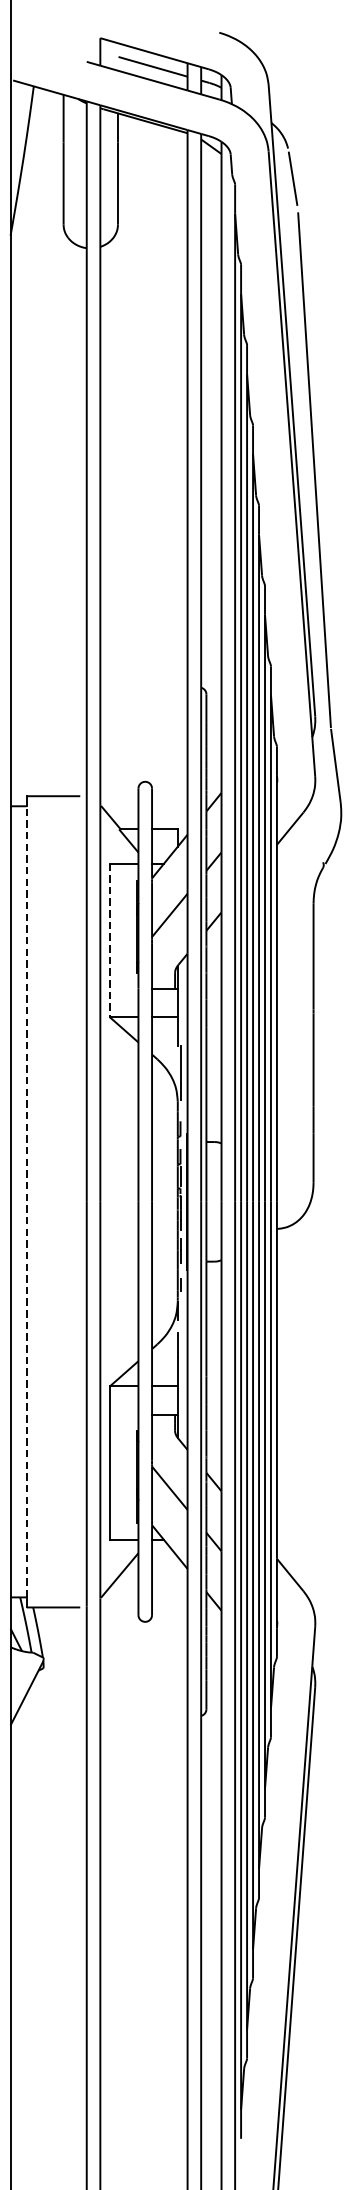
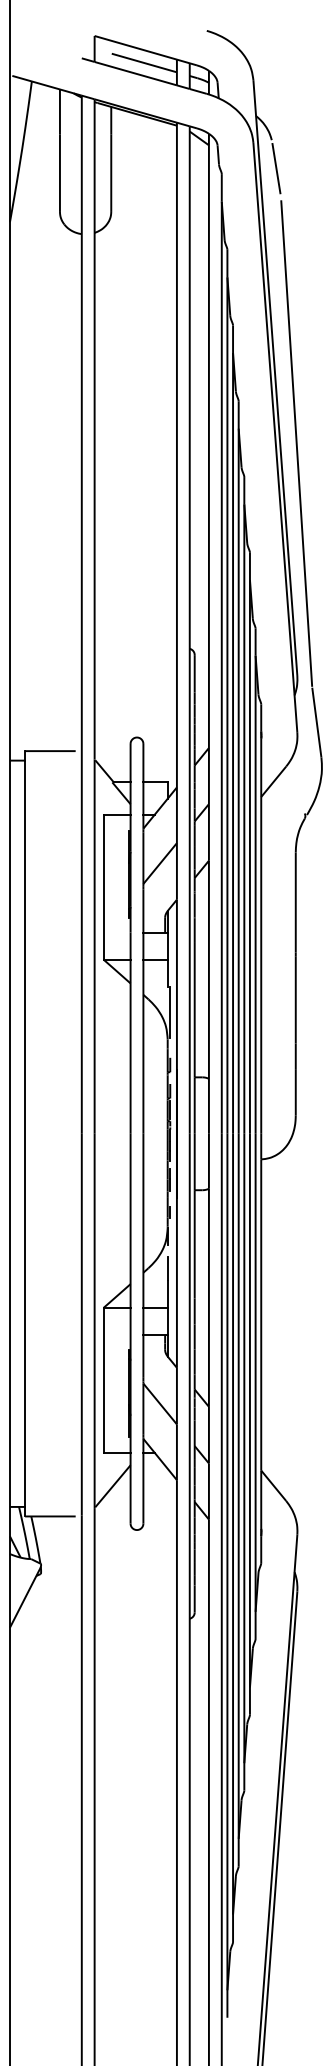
line: (109, 940) -> (103, 887), dashed -> solid
line: (27, 1201) -> (25, 1133), dashed -> solid

